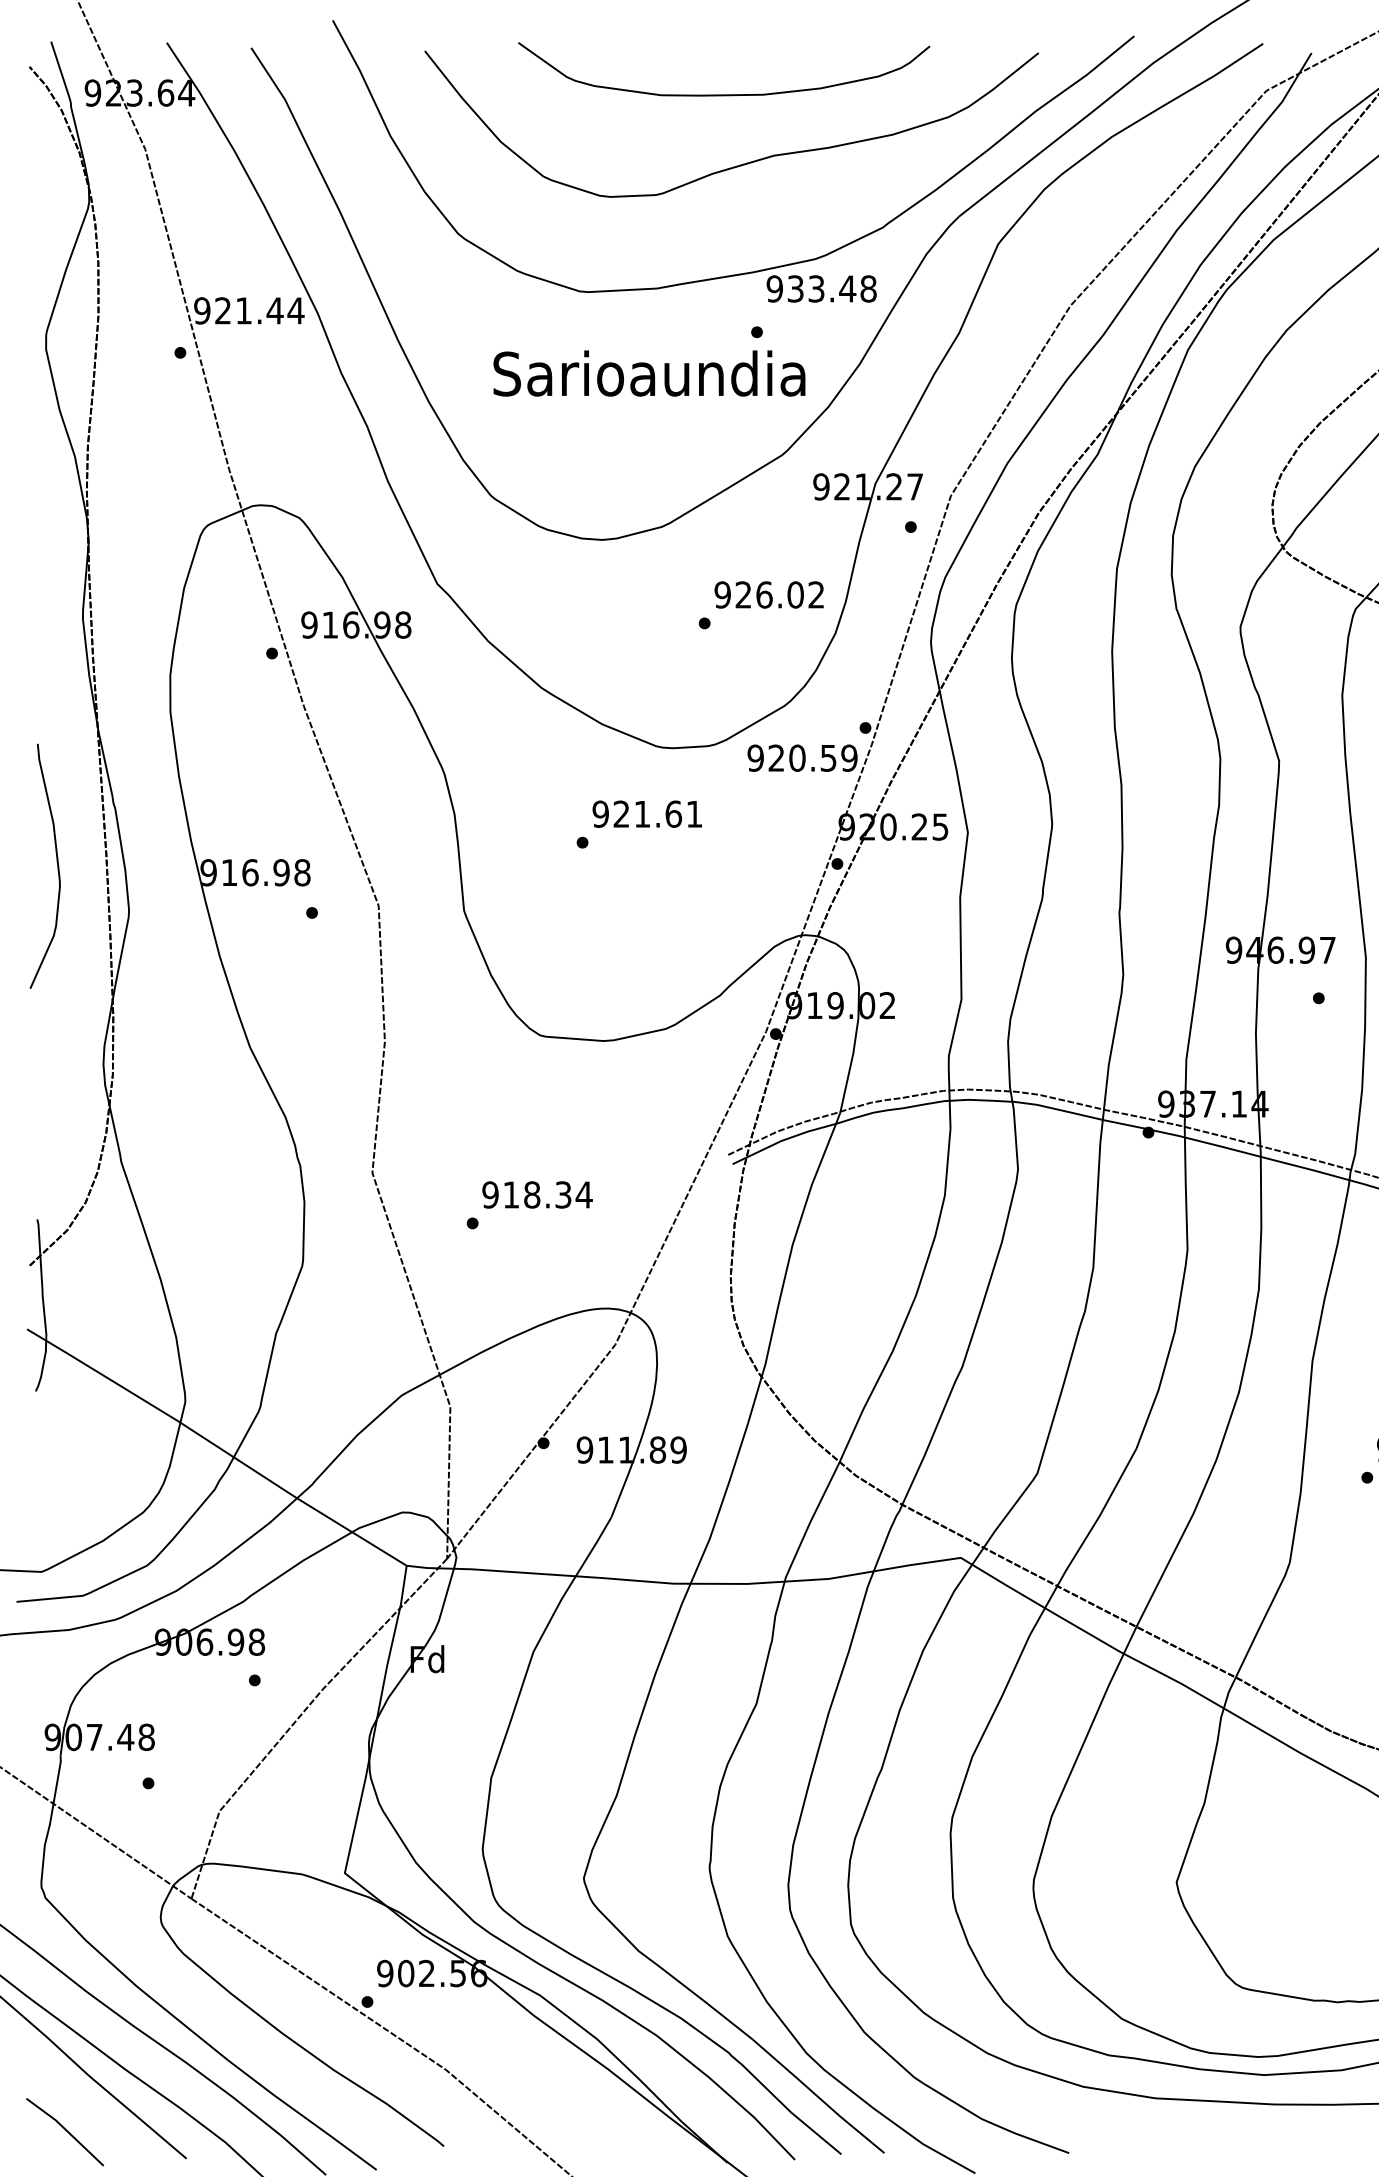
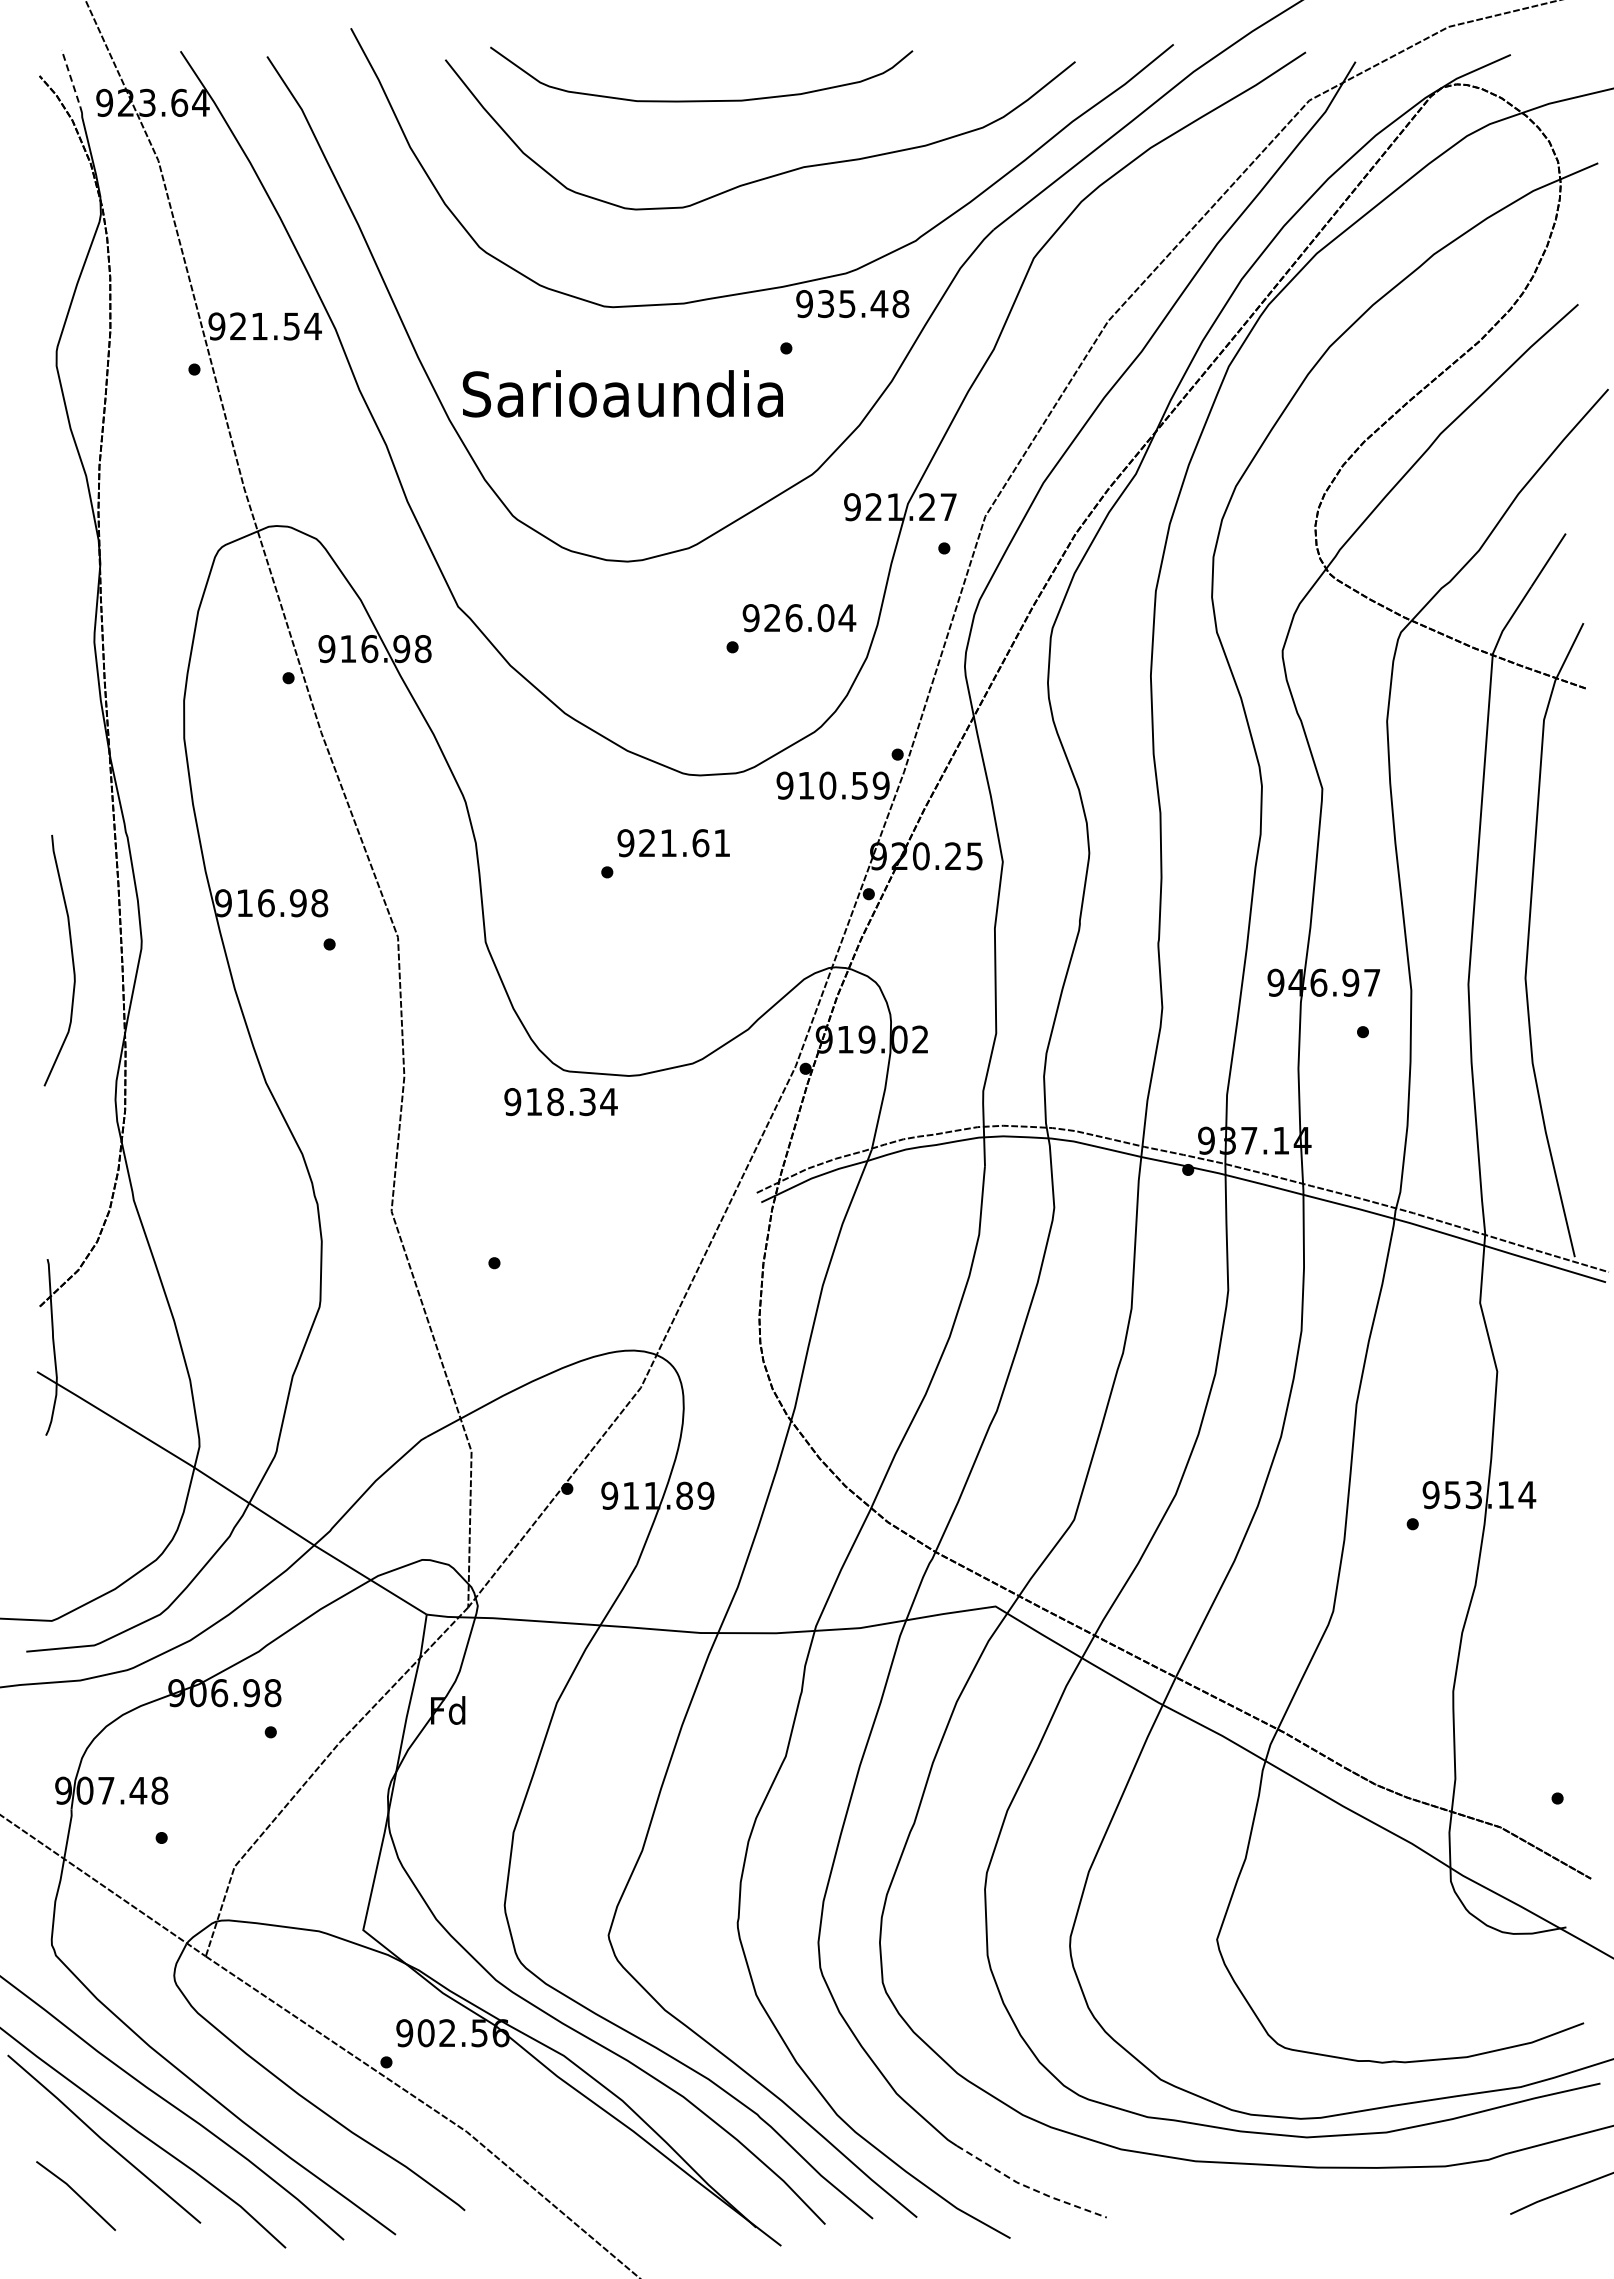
line: (61, 73) -> (72, 82), solid -> dashed
curve: (724, 94) -> (701, 100), moved
text: (816, 288) -> (847, 303), 933.48 -> 935.48
text: (274, 310) -> (291, 326), 921.44 -> 921.54
text: (649, 373) -> (622, 393), moved
text: (816, 594) -> (847, 617), 926.02 -> 926.04
text: (776, 758) -> (806, 785), 920.59 -> 910.59
curve: (56, 864) -> (71, 958), moved
text: (536, 1195) -> (560, 1102), moved
line: (993, 2123) -> (1029, 2187), solid -> dashed

